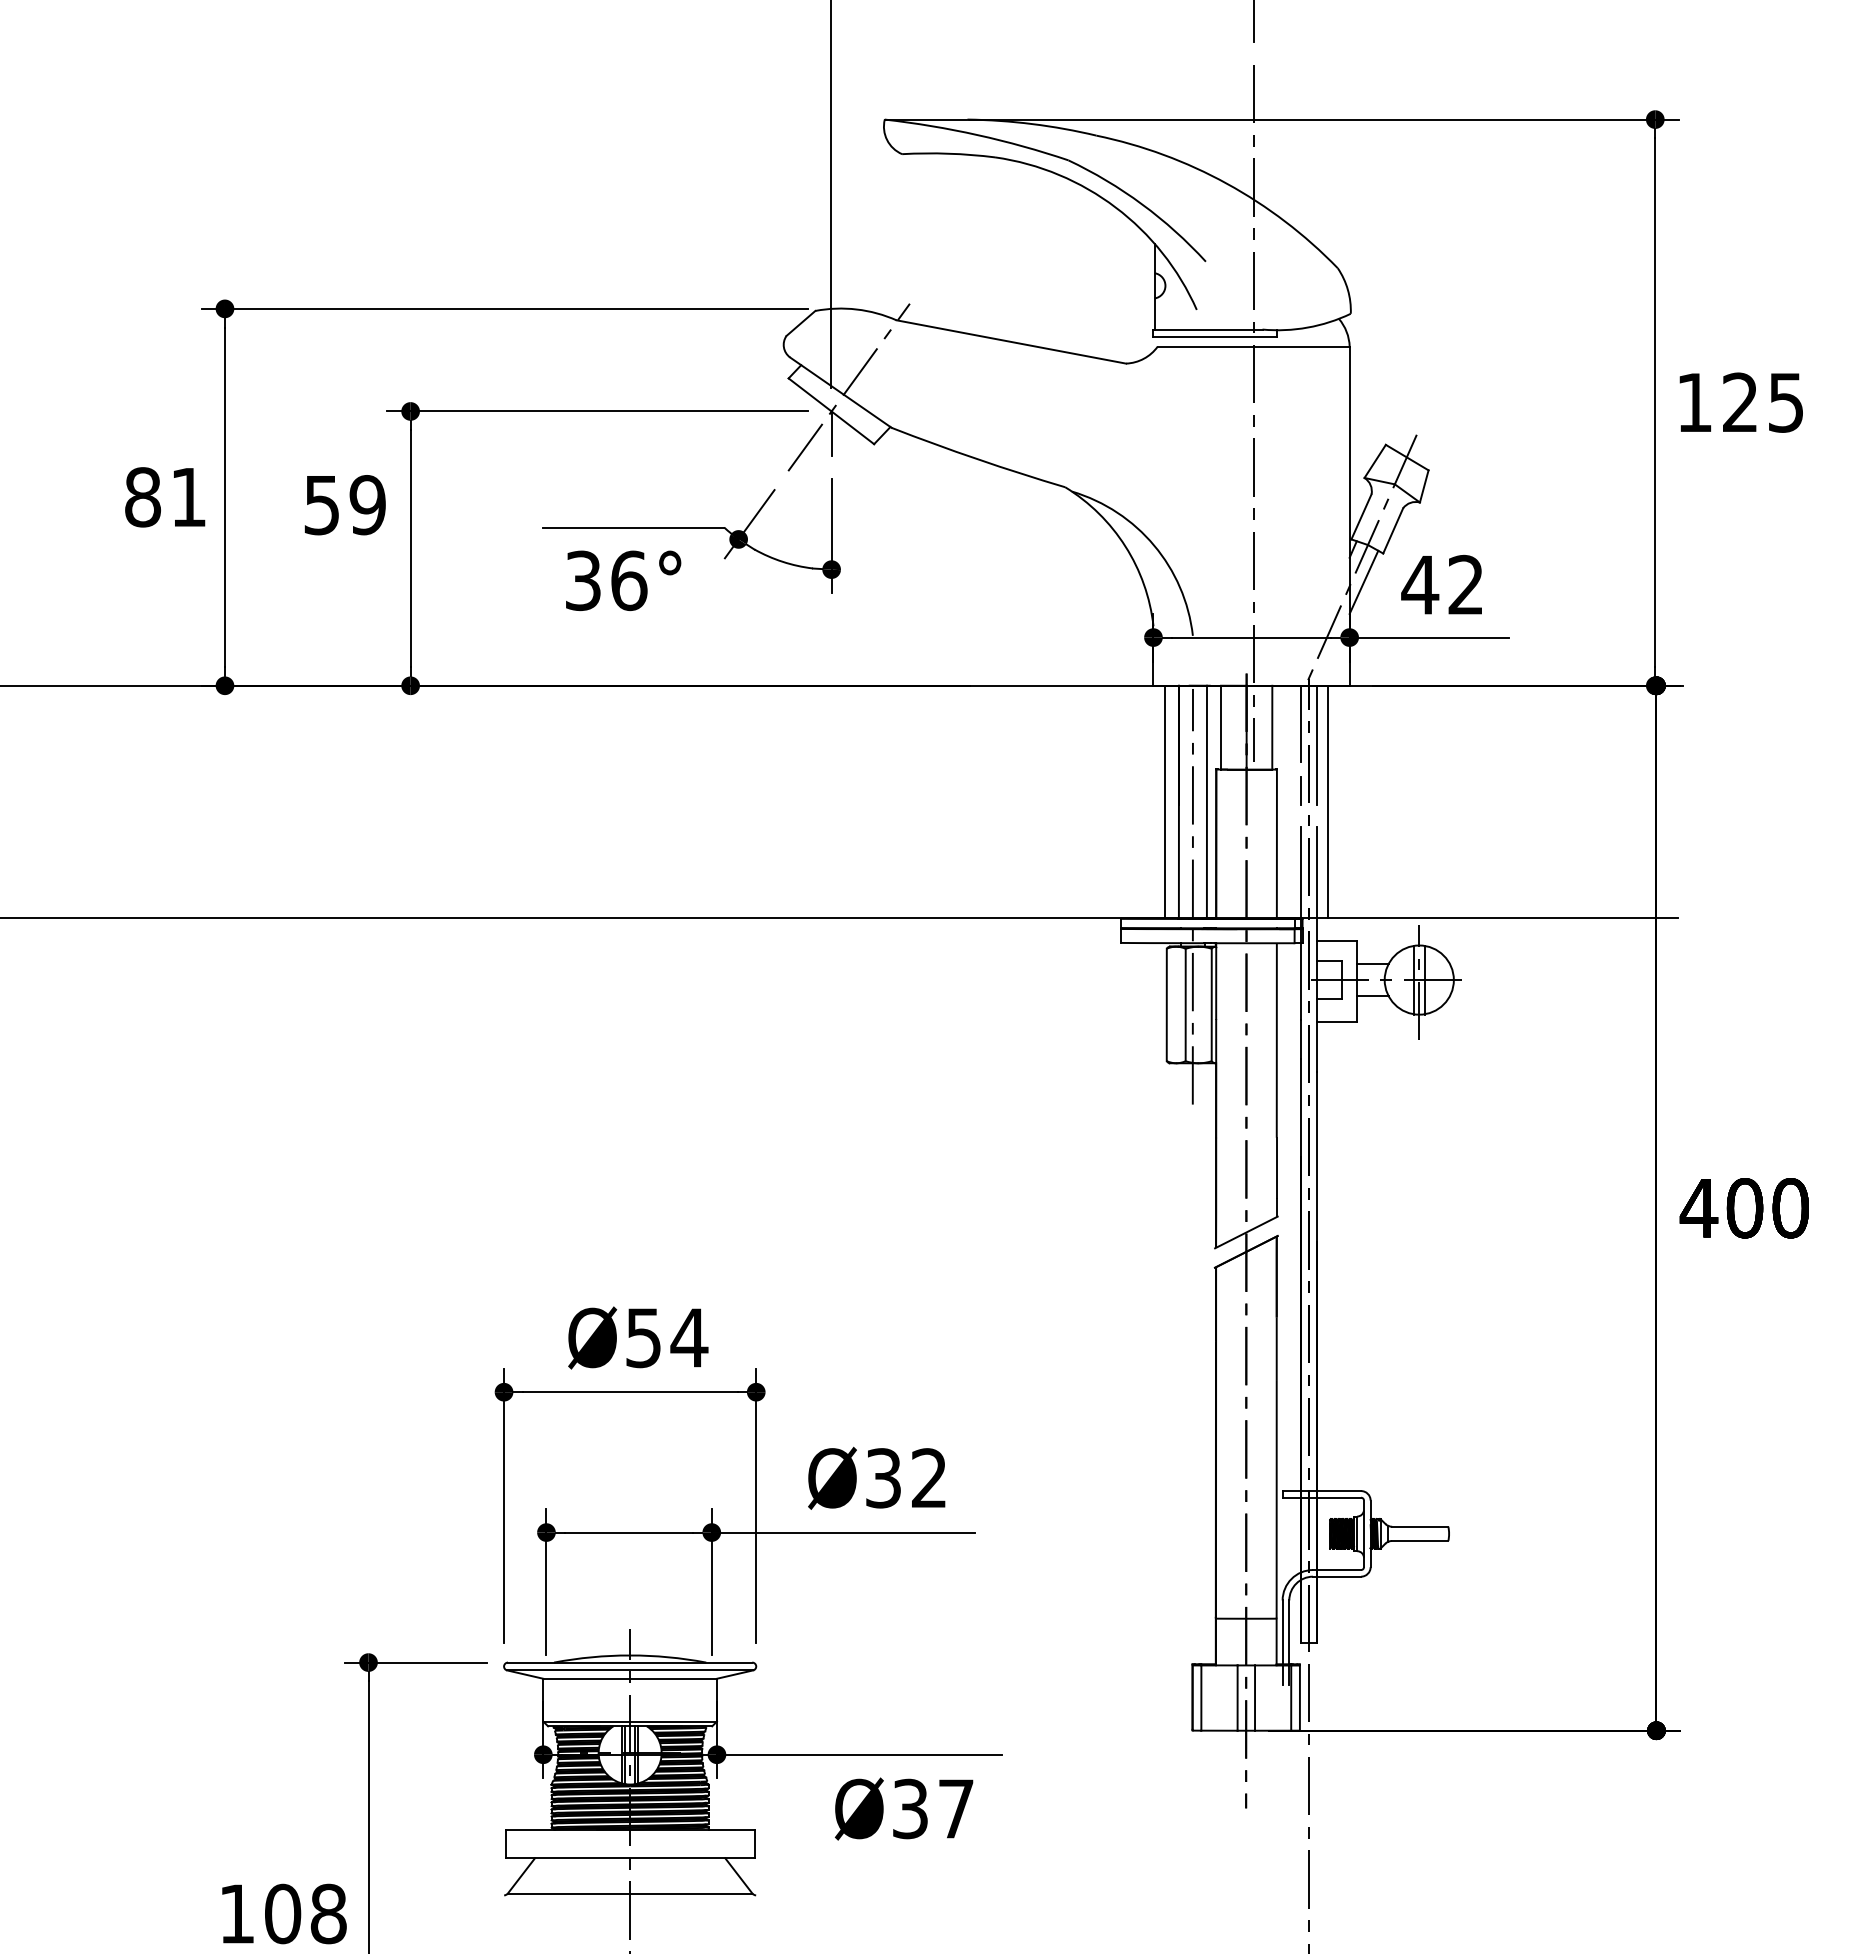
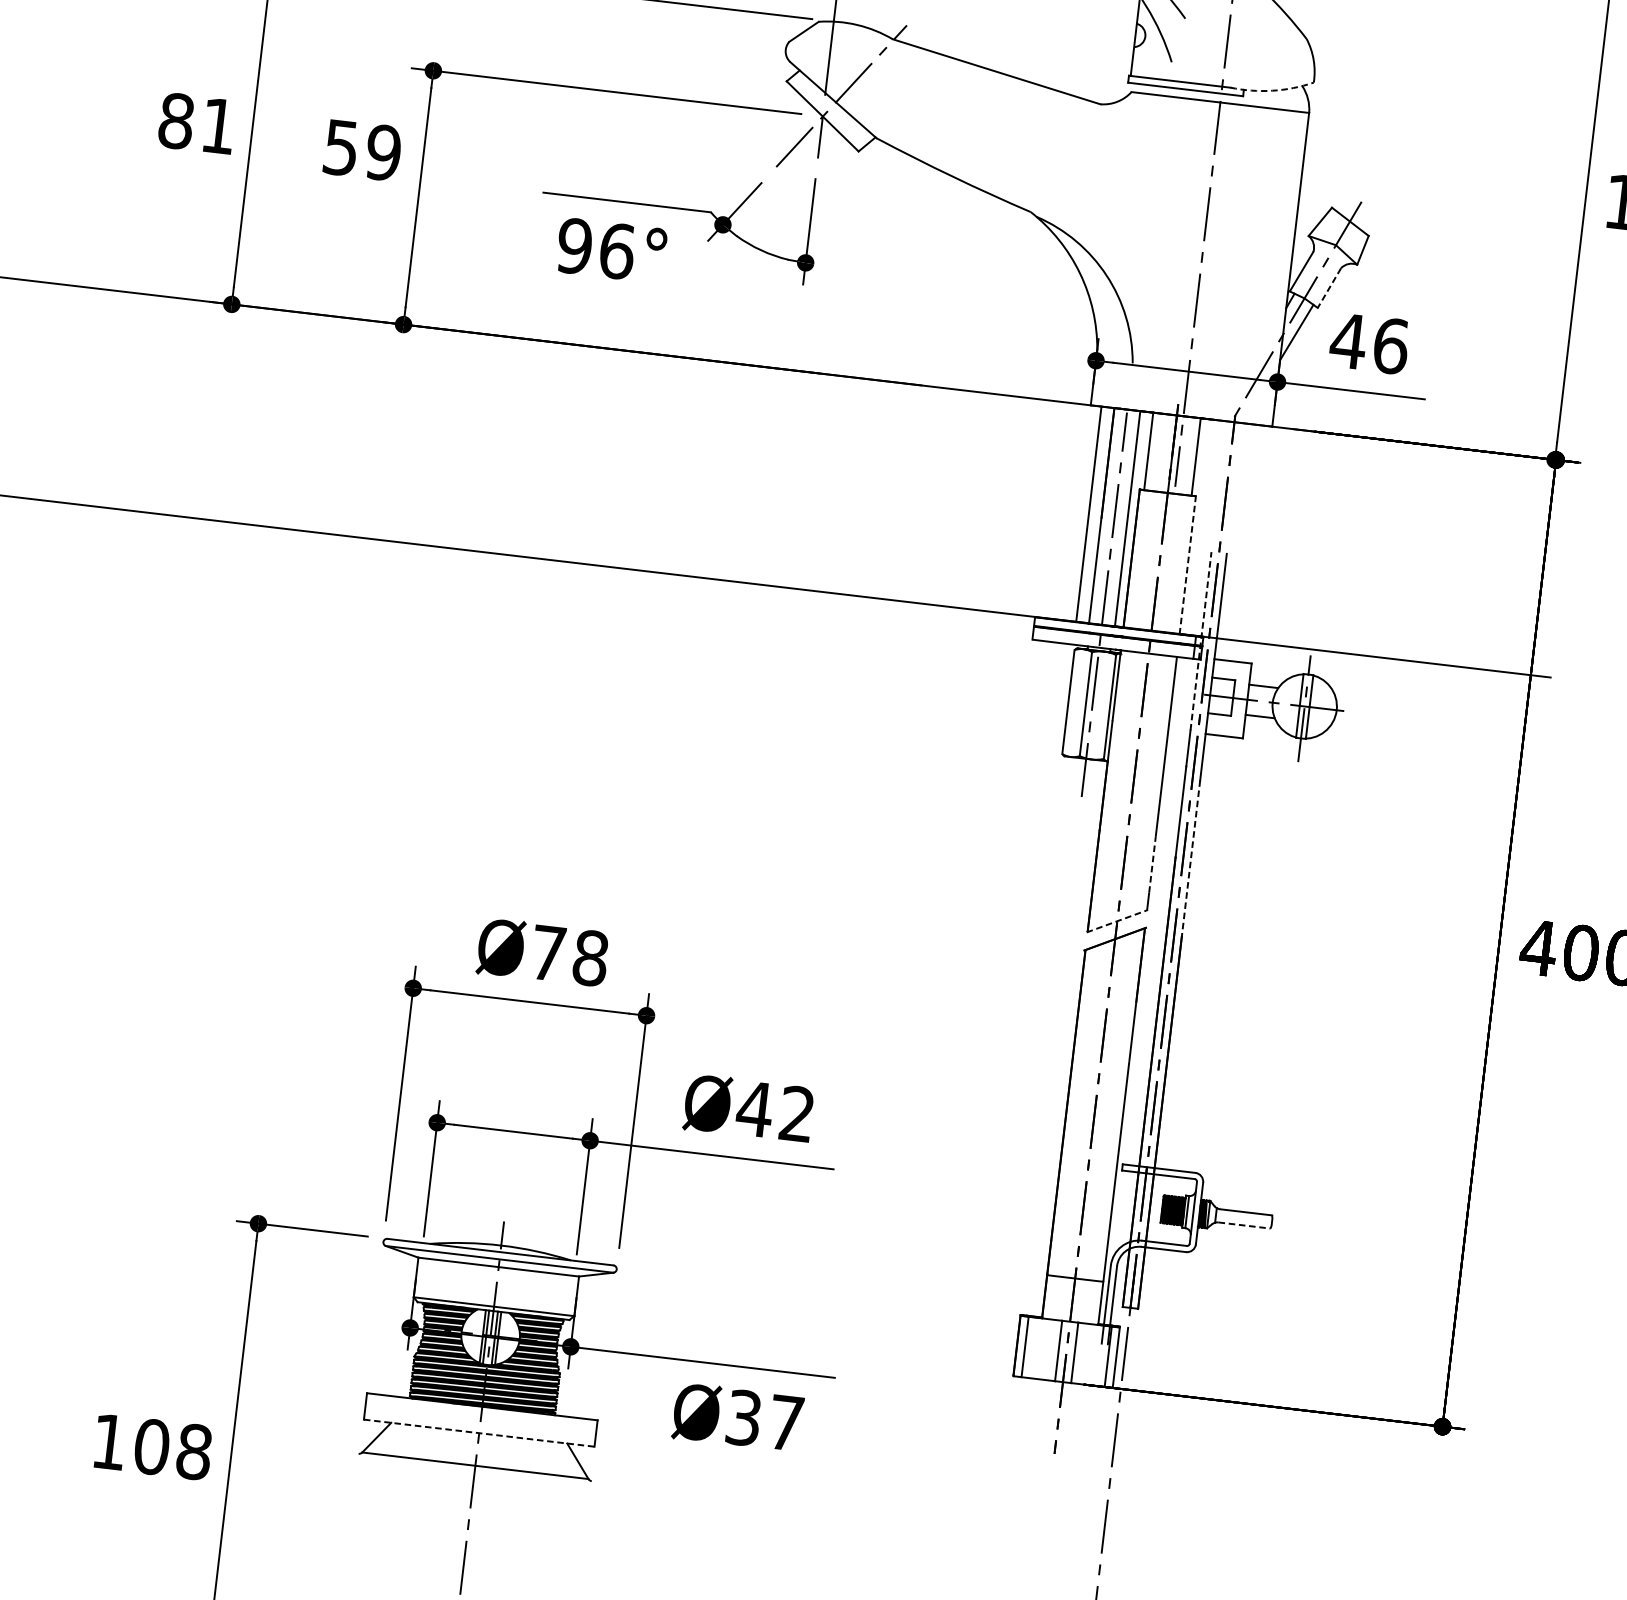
arc: (1307, 327) -> (1272, 90), solid -> dashed
line: (1393, 530) -> (1329, 287), solid -> dashed
text: (583, 580) -> (574, 245), 36° -> 96°
text: (1466, 584) -> (1391, 345), 42 -> 46
line: (1300, 723) -> (1222, 456), removed
line: (1317, 744) -> (1236, 477), removed
line: (1300, 790) -> (1215, 518), removed
line: (1328, 801) -> (1240, 531), removed
line: (1276, 844) -> (1187, 565), solid -> dashed
line: (1300, 923) -> (1200, 641), solid -> dashed
line: (1317, 1156) -> (1191, 858), solid -> dashed
line: (1276, 1167) -> (1152, 864), solid -> dashed
line: (1246, 1232) -> (1117, 921), solid -> dashed
text: (667, 1337) -> (570, 955), Ø54 -> Ø78
text: (883, 1478) -> (754, 1109), Ø32 -> Ø42
line: (1420, 1541) -> (1244, 1226), solid -> dashed
line: (630, 1858) -> (479, 1433), solid -> dashed

